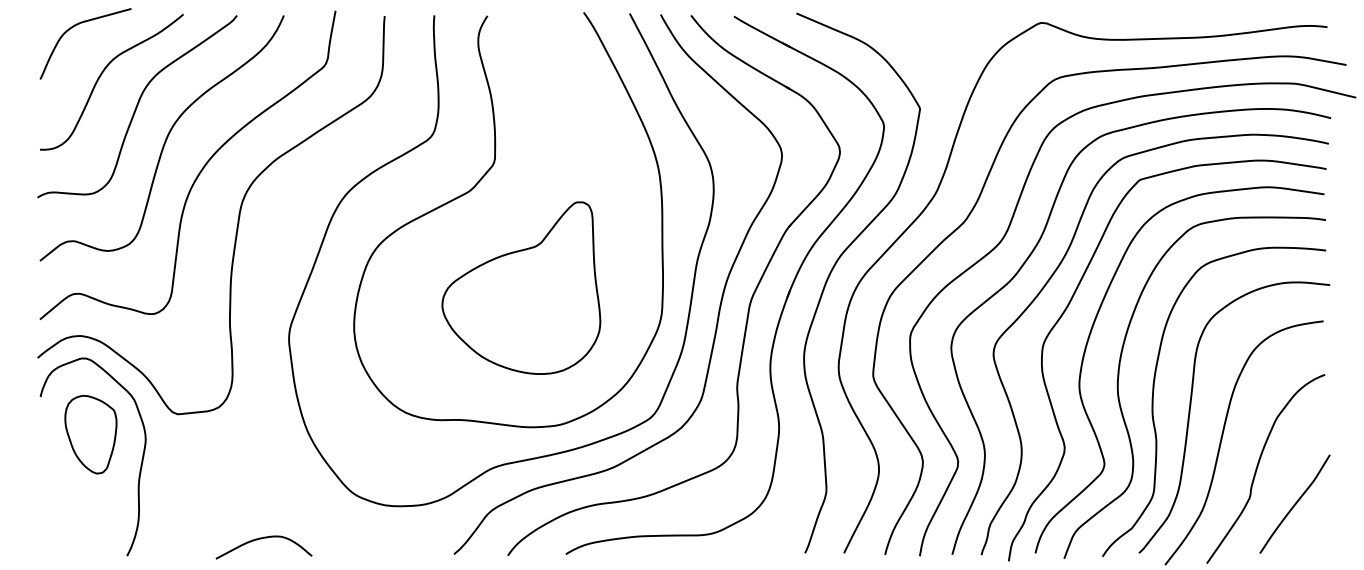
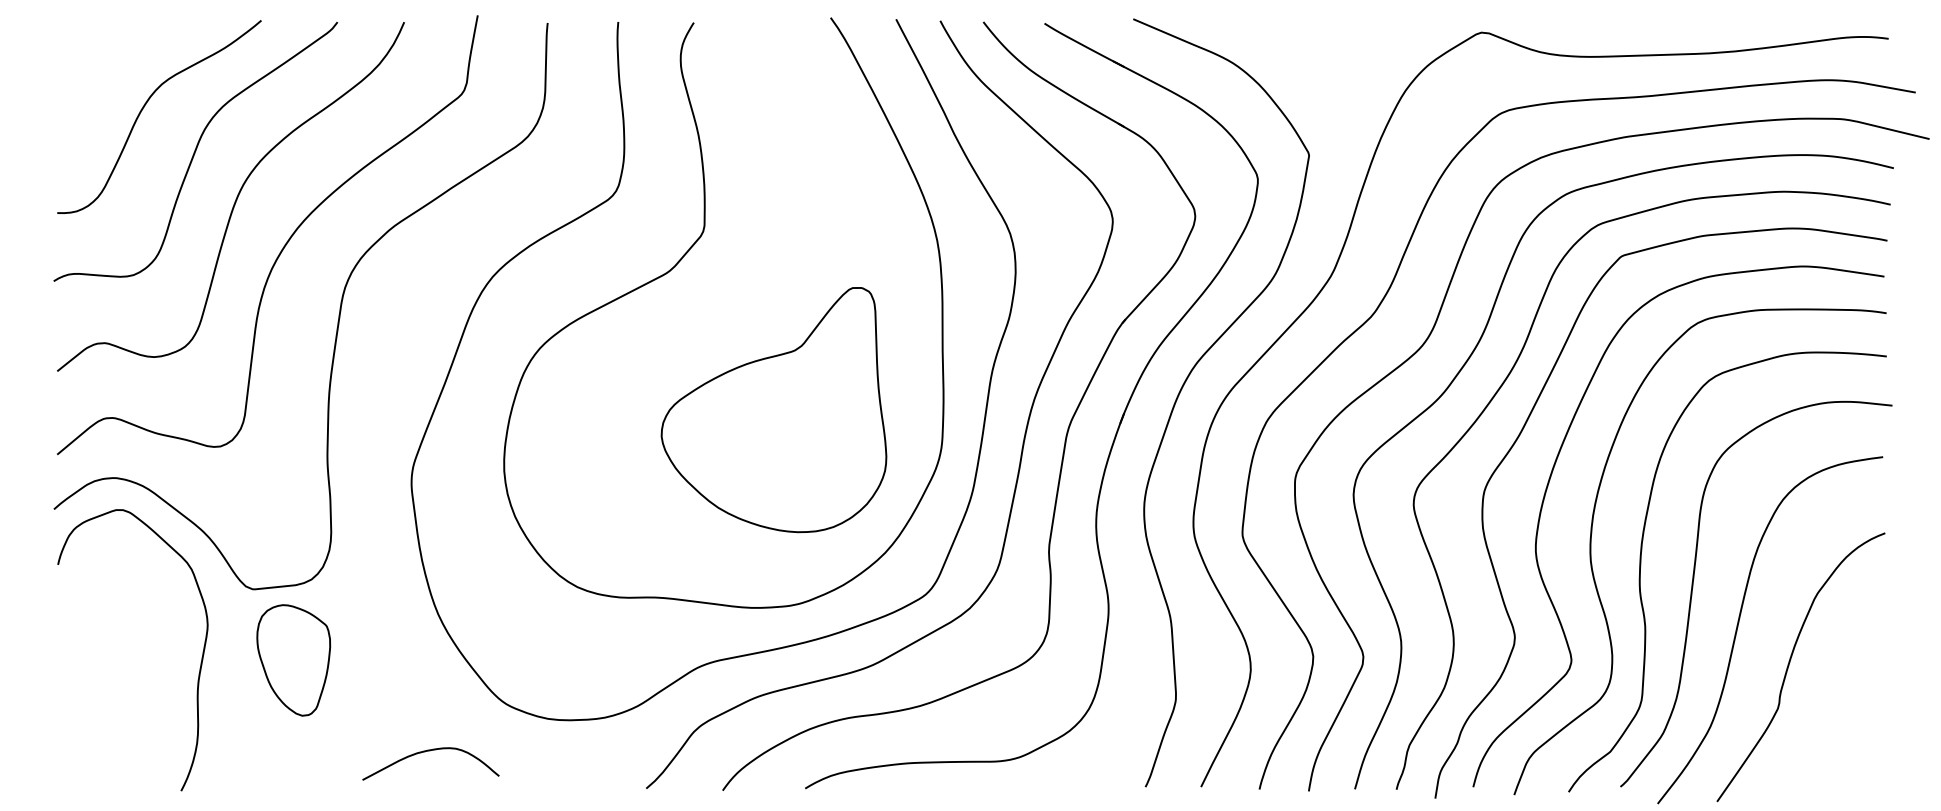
curve: (76, 25) -> (109, 36), removed
part: (521, 288) -> (773, 410), moved
part: (90, 434) -> (293, 660), moved
curve: (1295, 504) -> (1842, 717), removed
curve: (263, 538) -> (430, 751), moved

